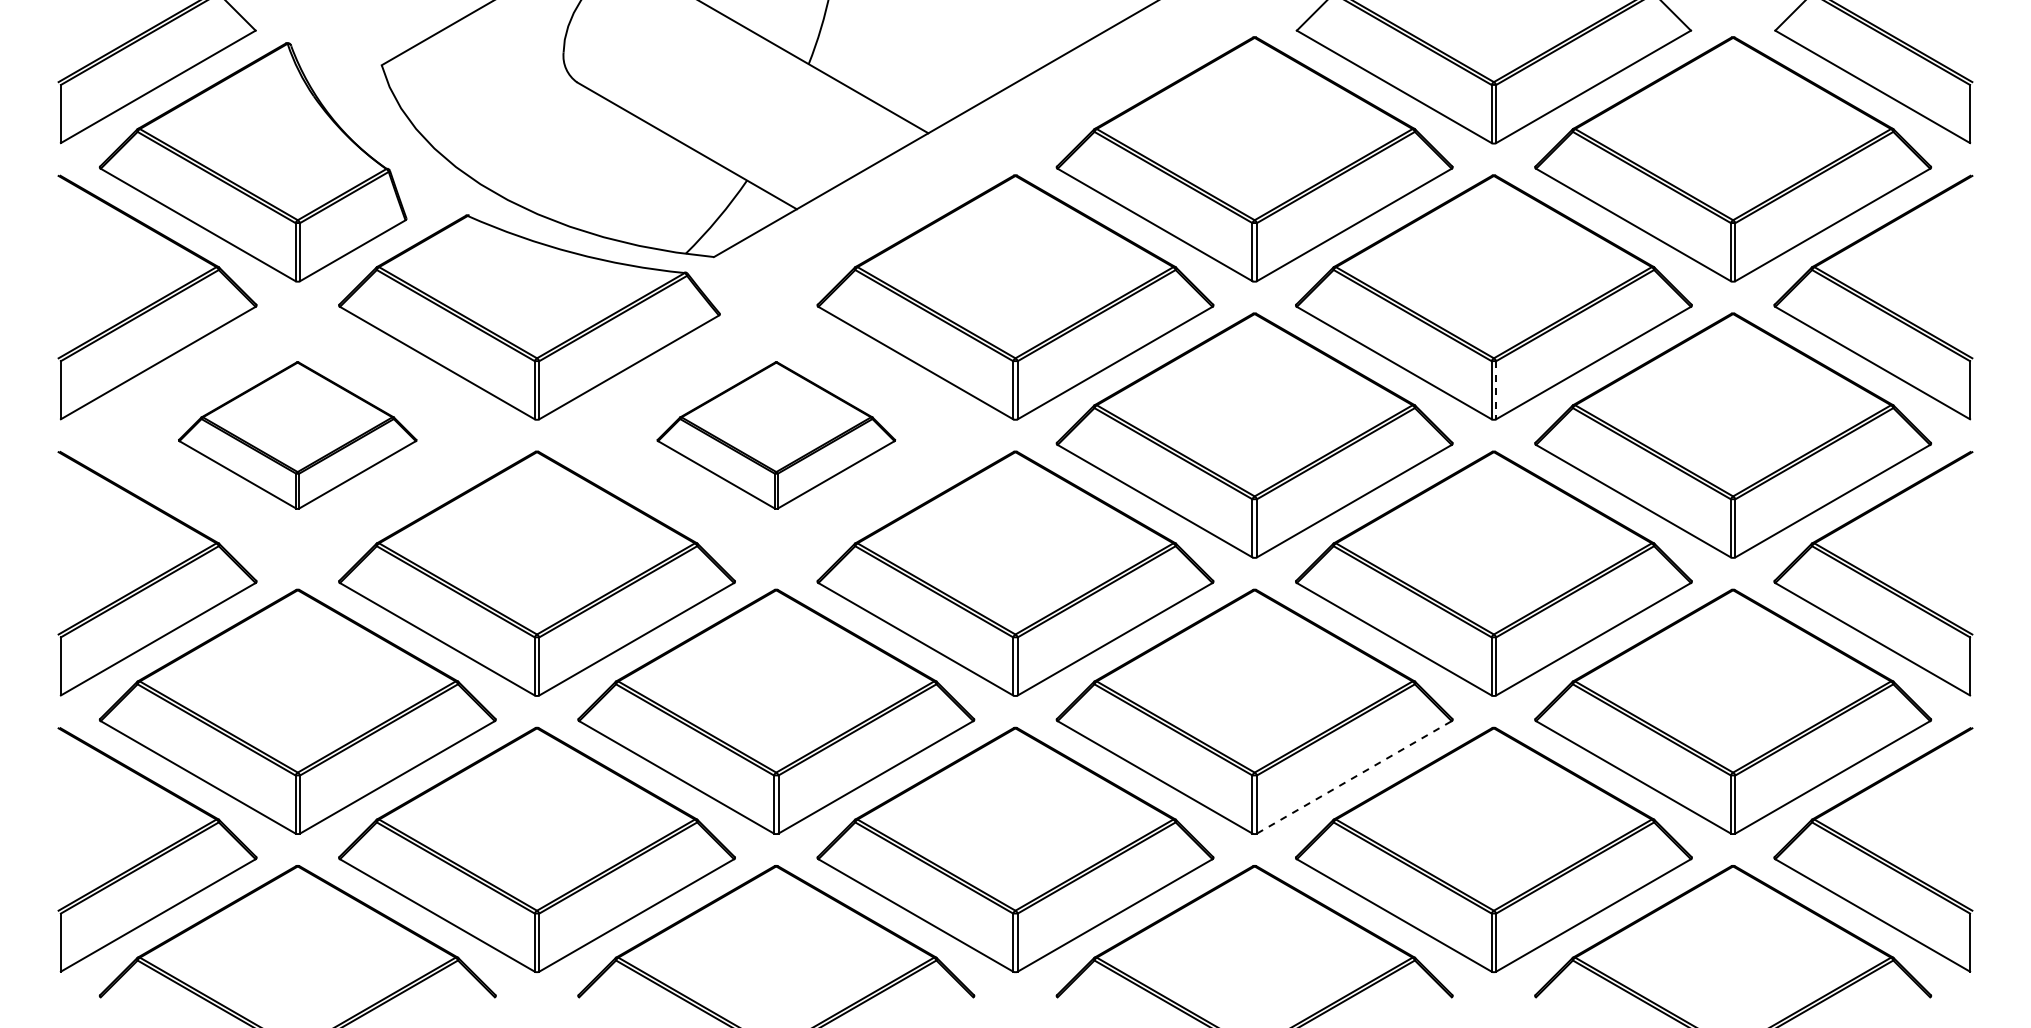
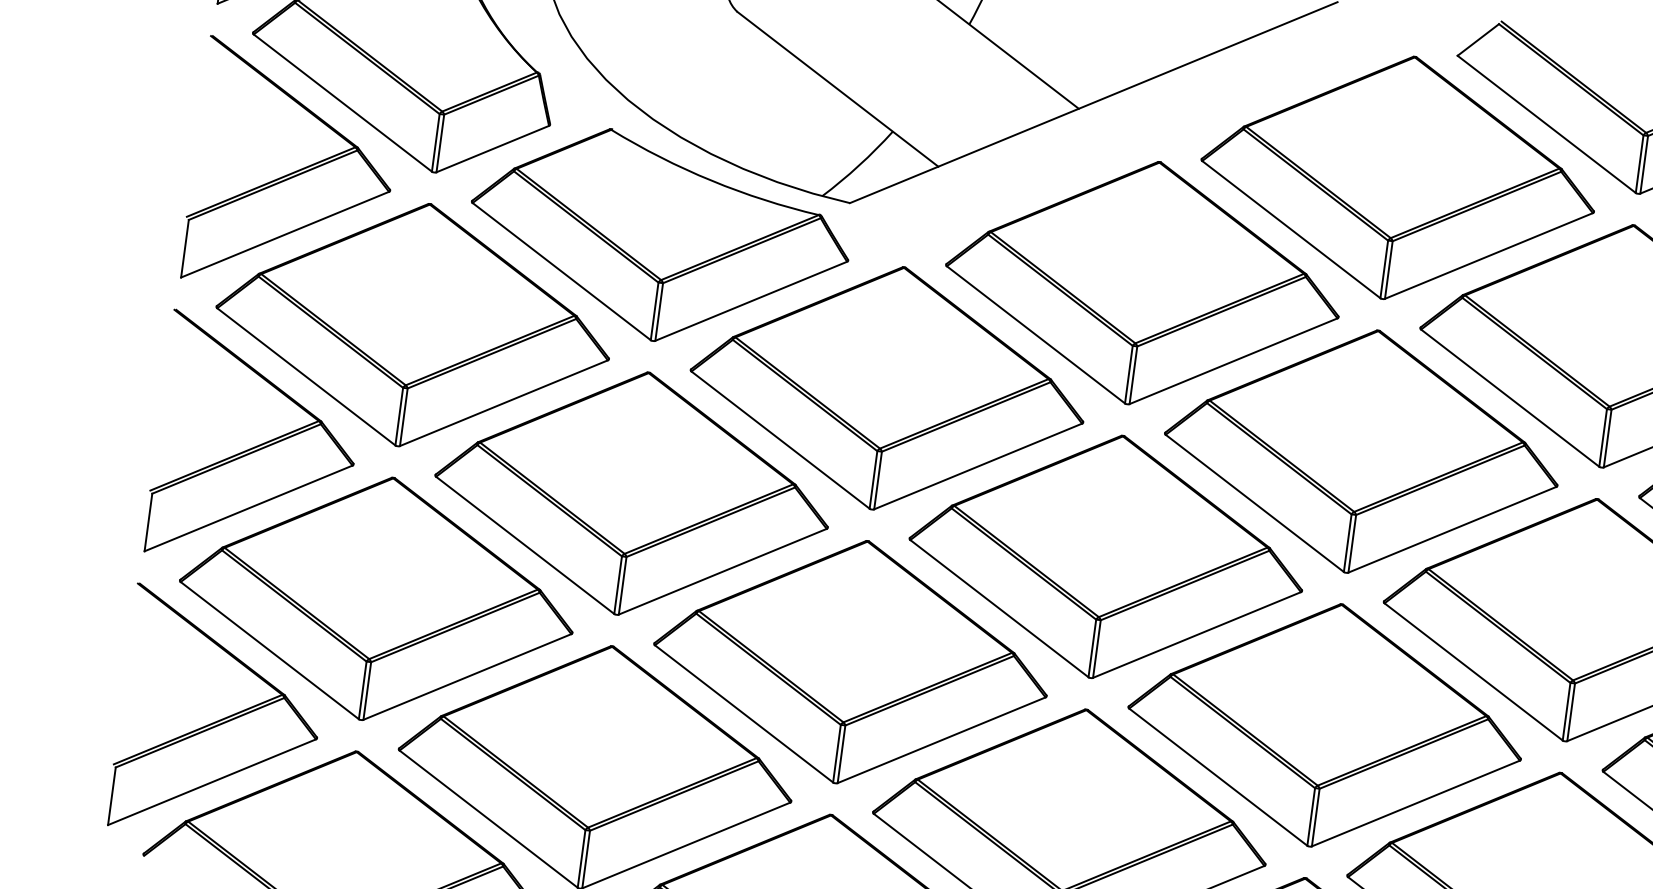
line: (1496, 390) -> (1607, 438), dashed -> solid
part: (297, 435) -> (413, 324), size x1.67
part: (776, 435) -> (888, 388), size x1.67
line: (1354, 777) -> (1415, 803), dashed -> solid

